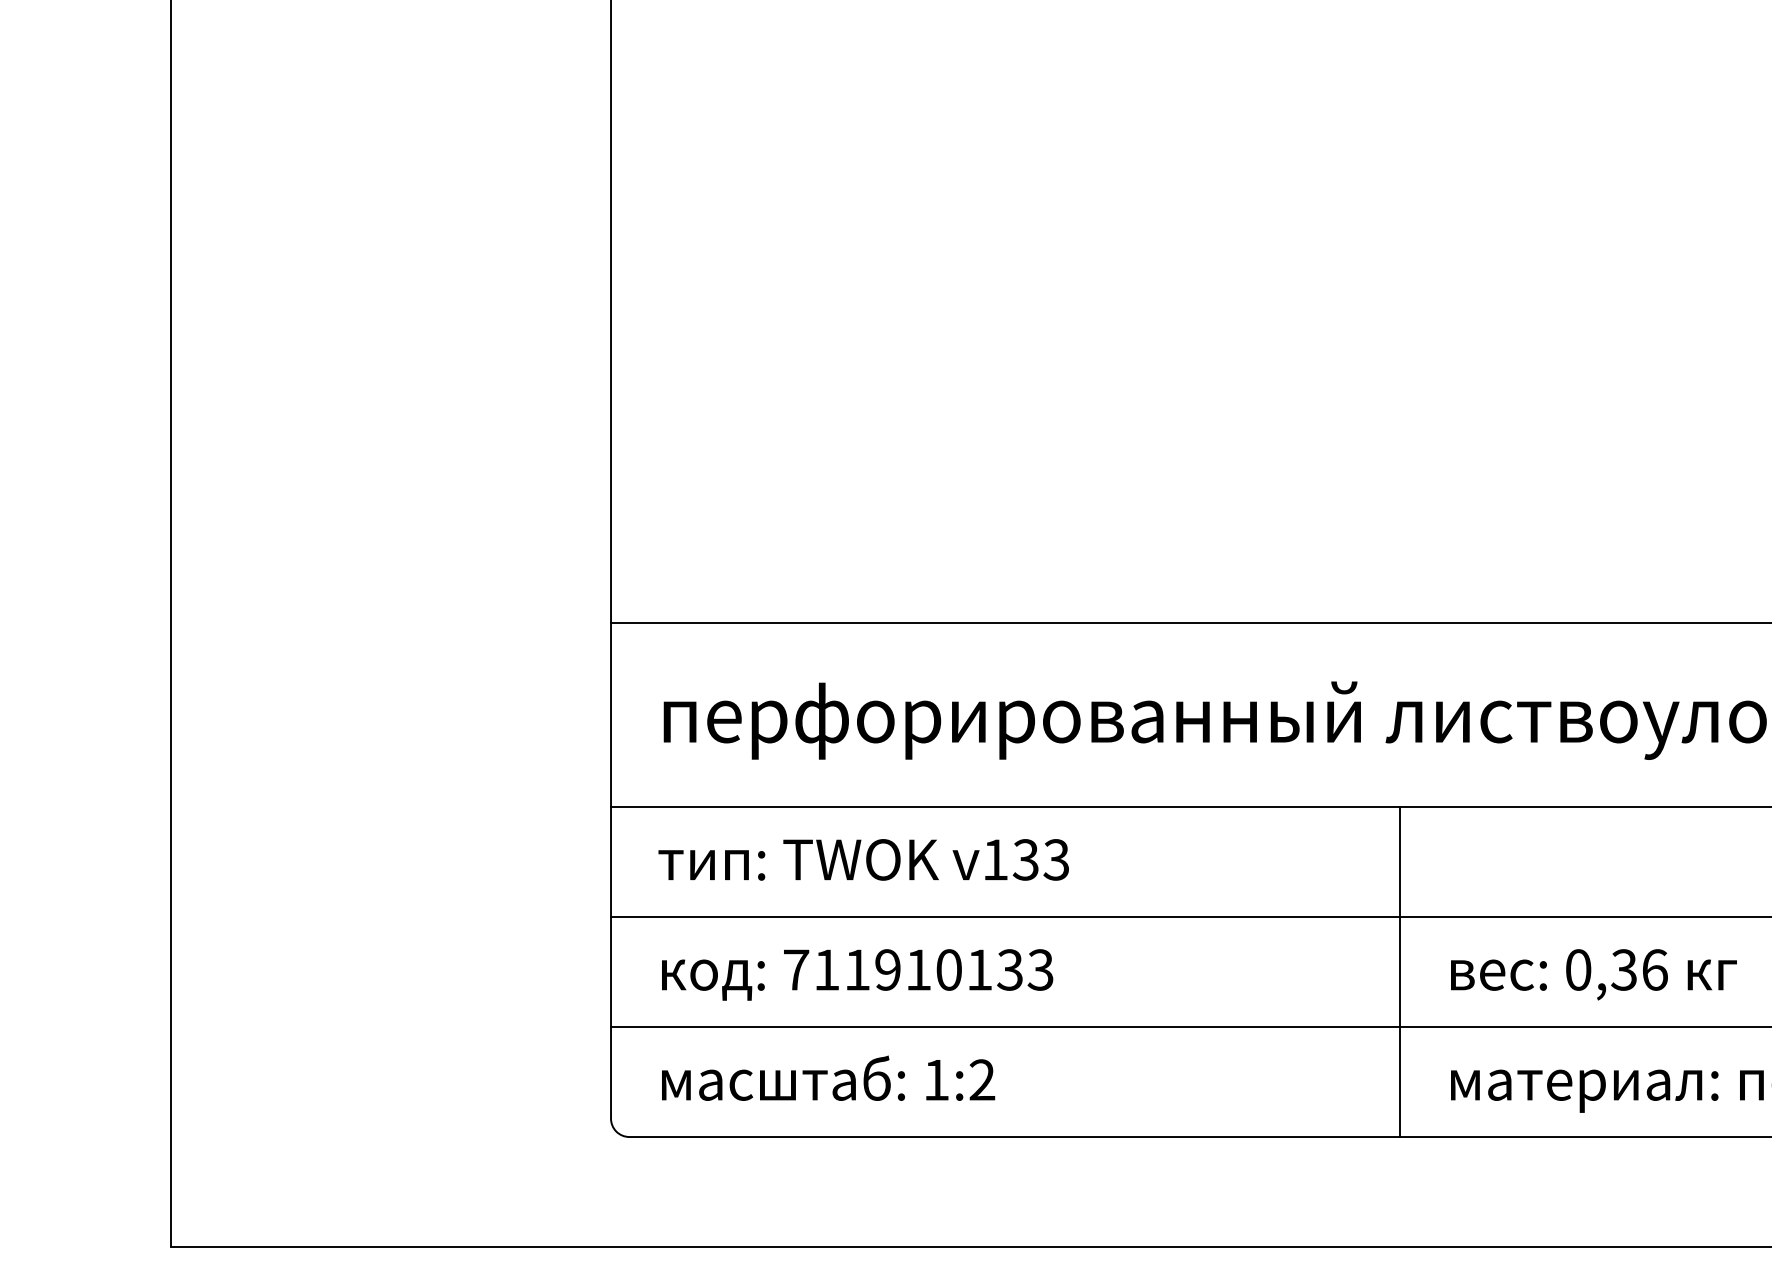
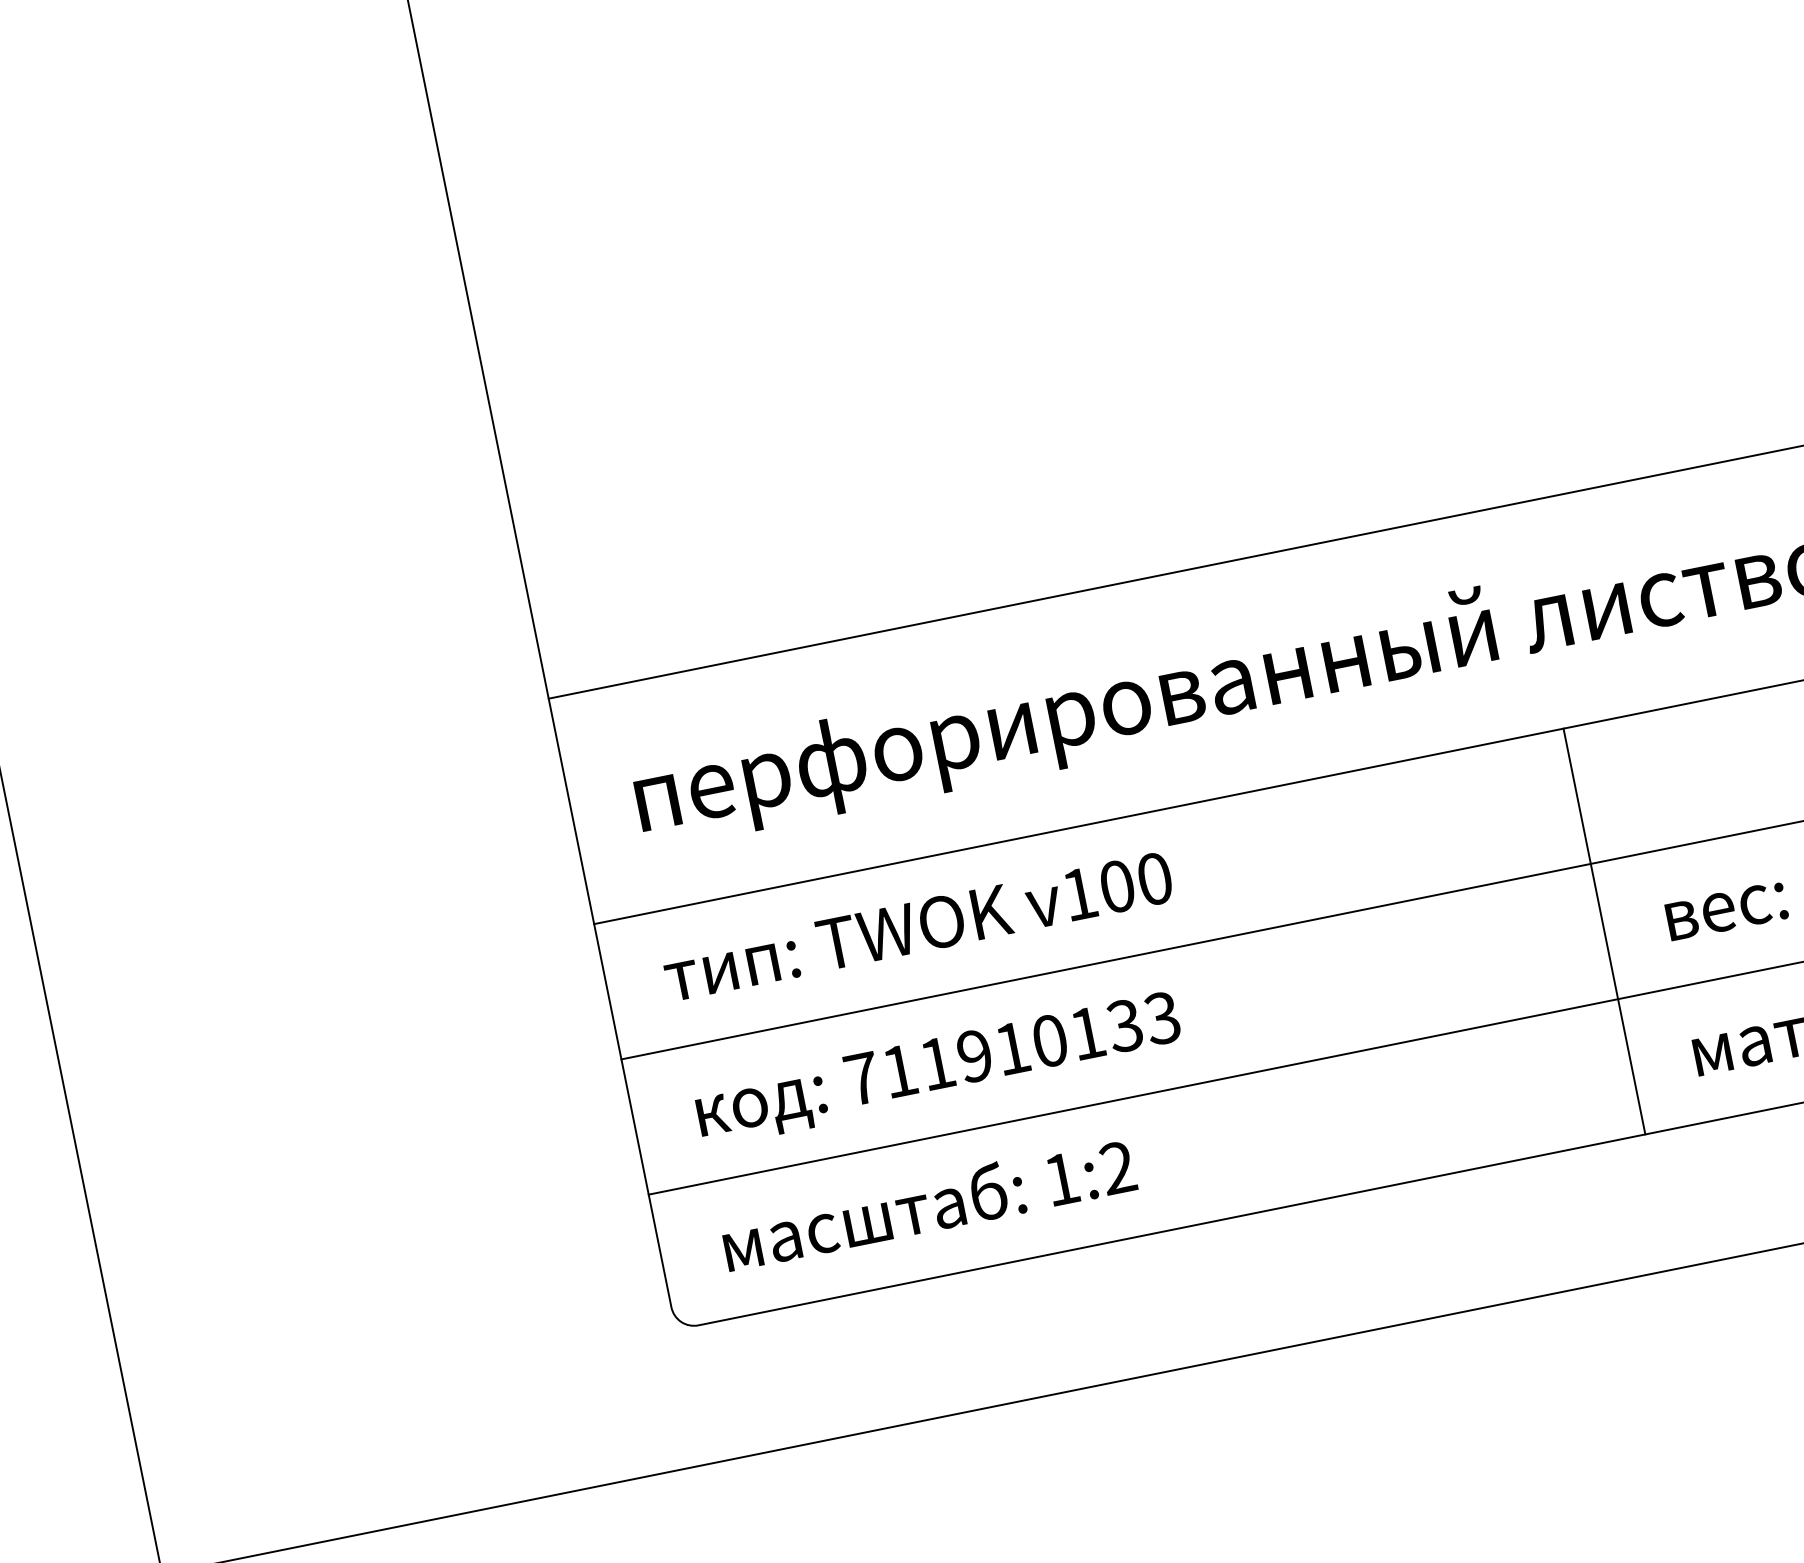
text: (1040, 859) -> (1134, 882), v133 -> v100

